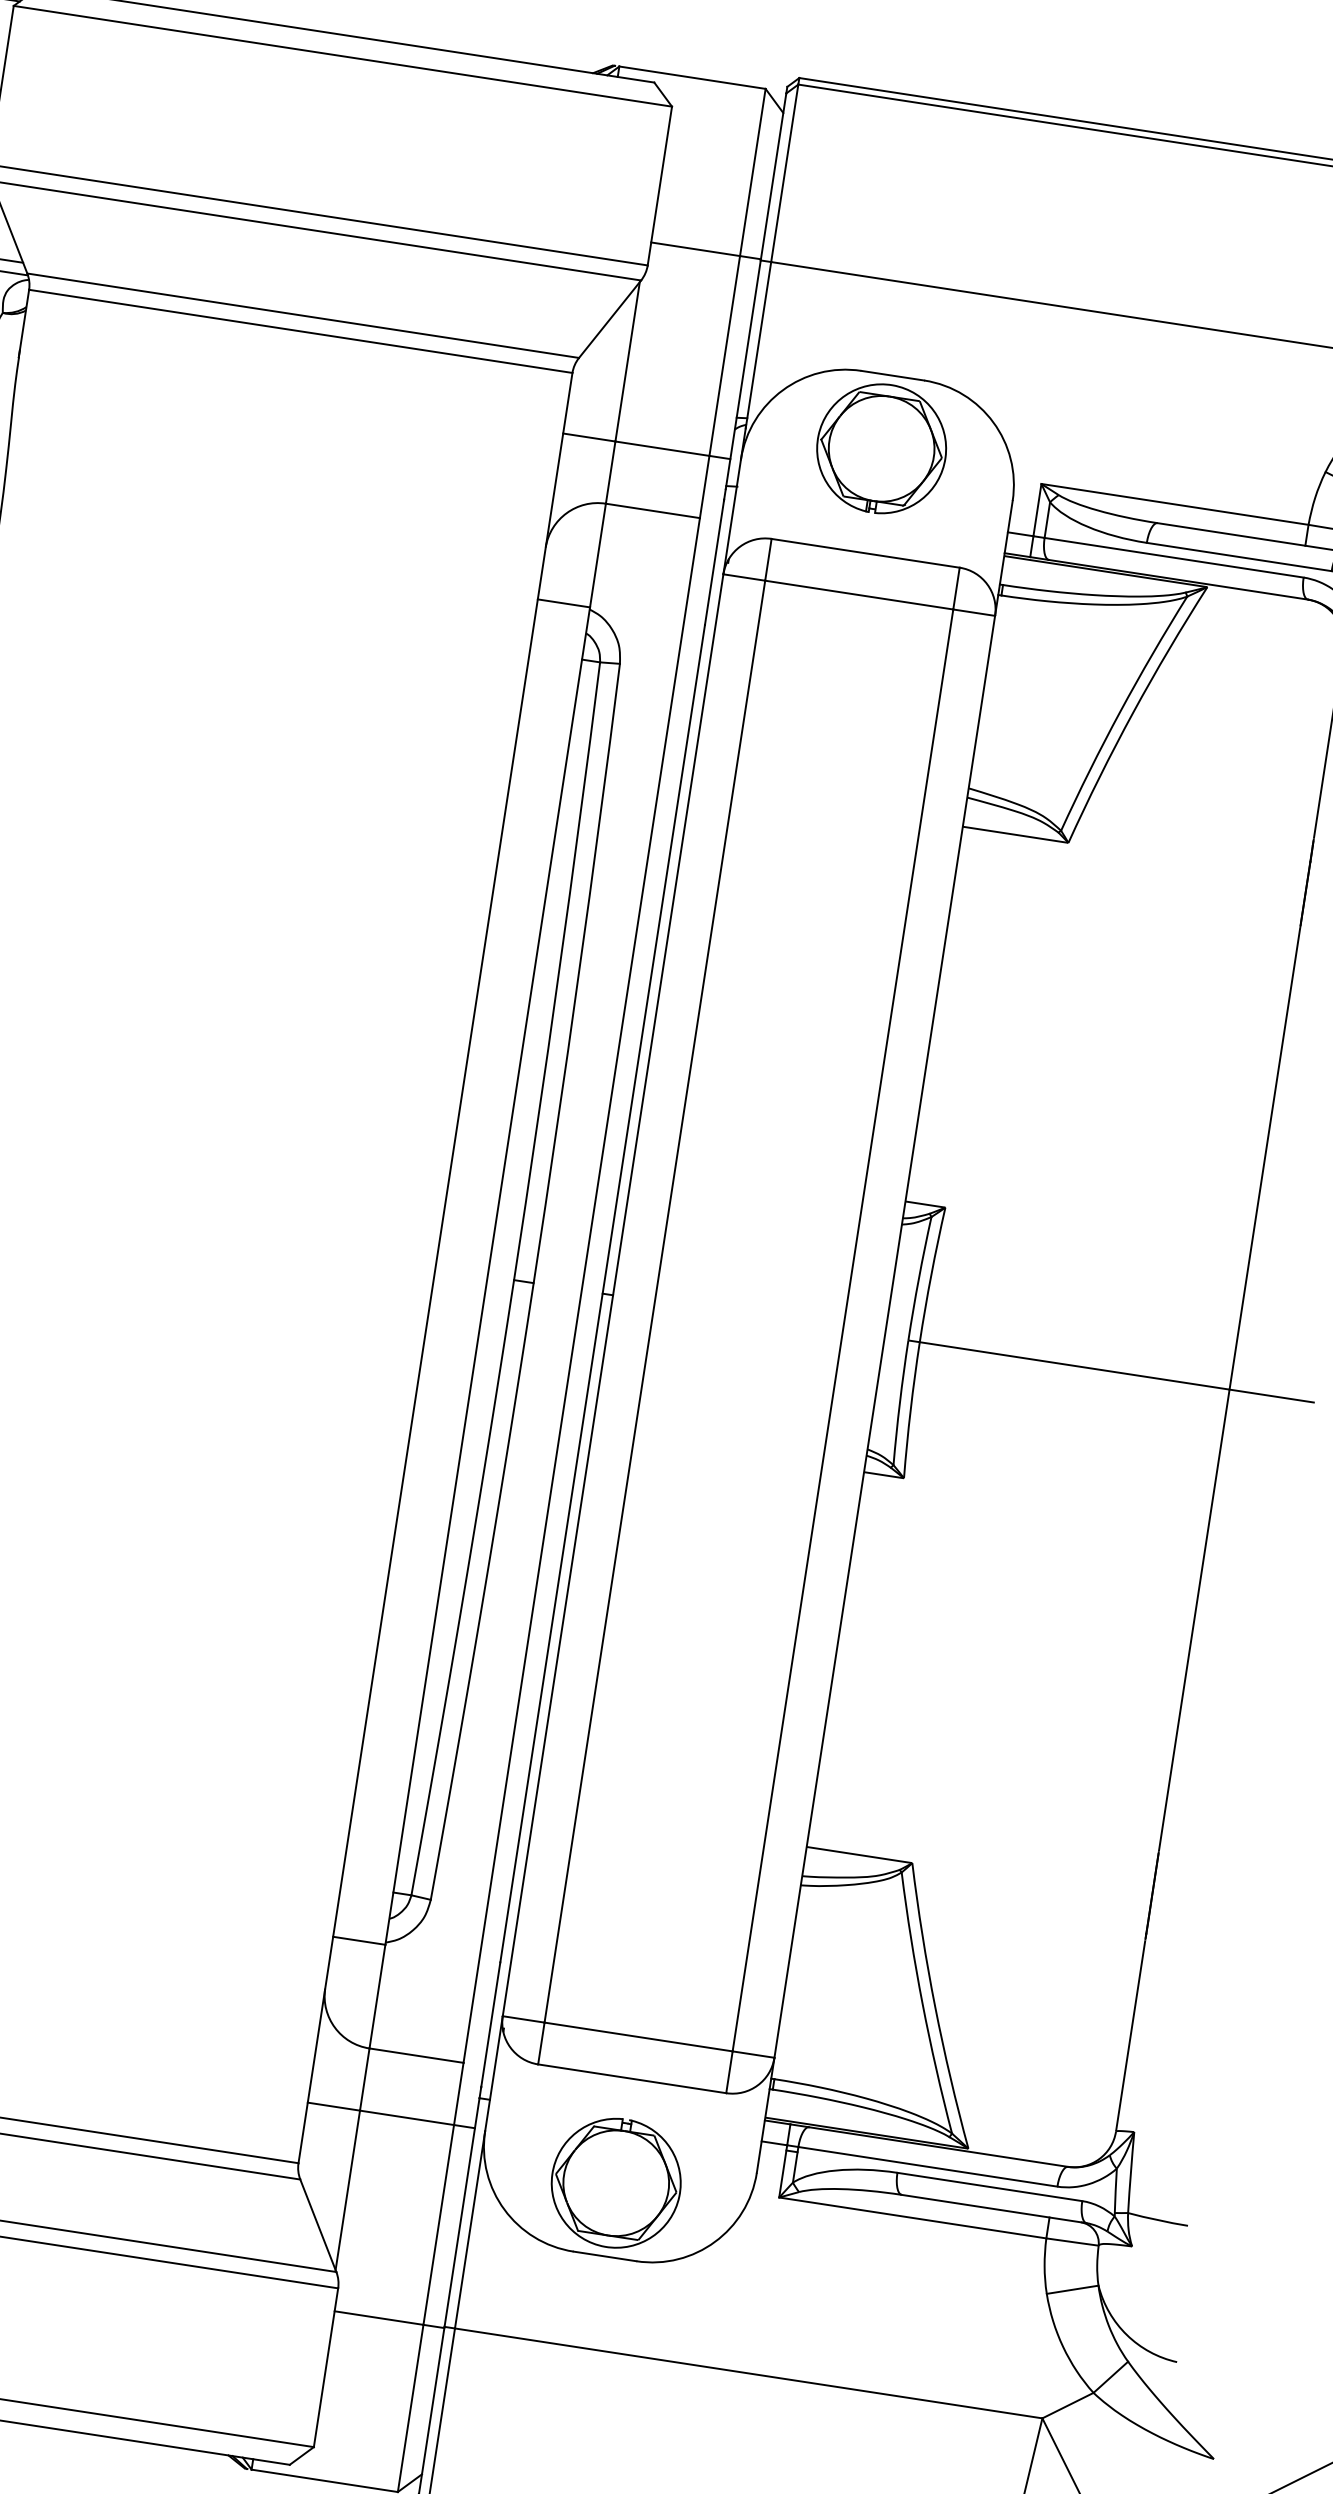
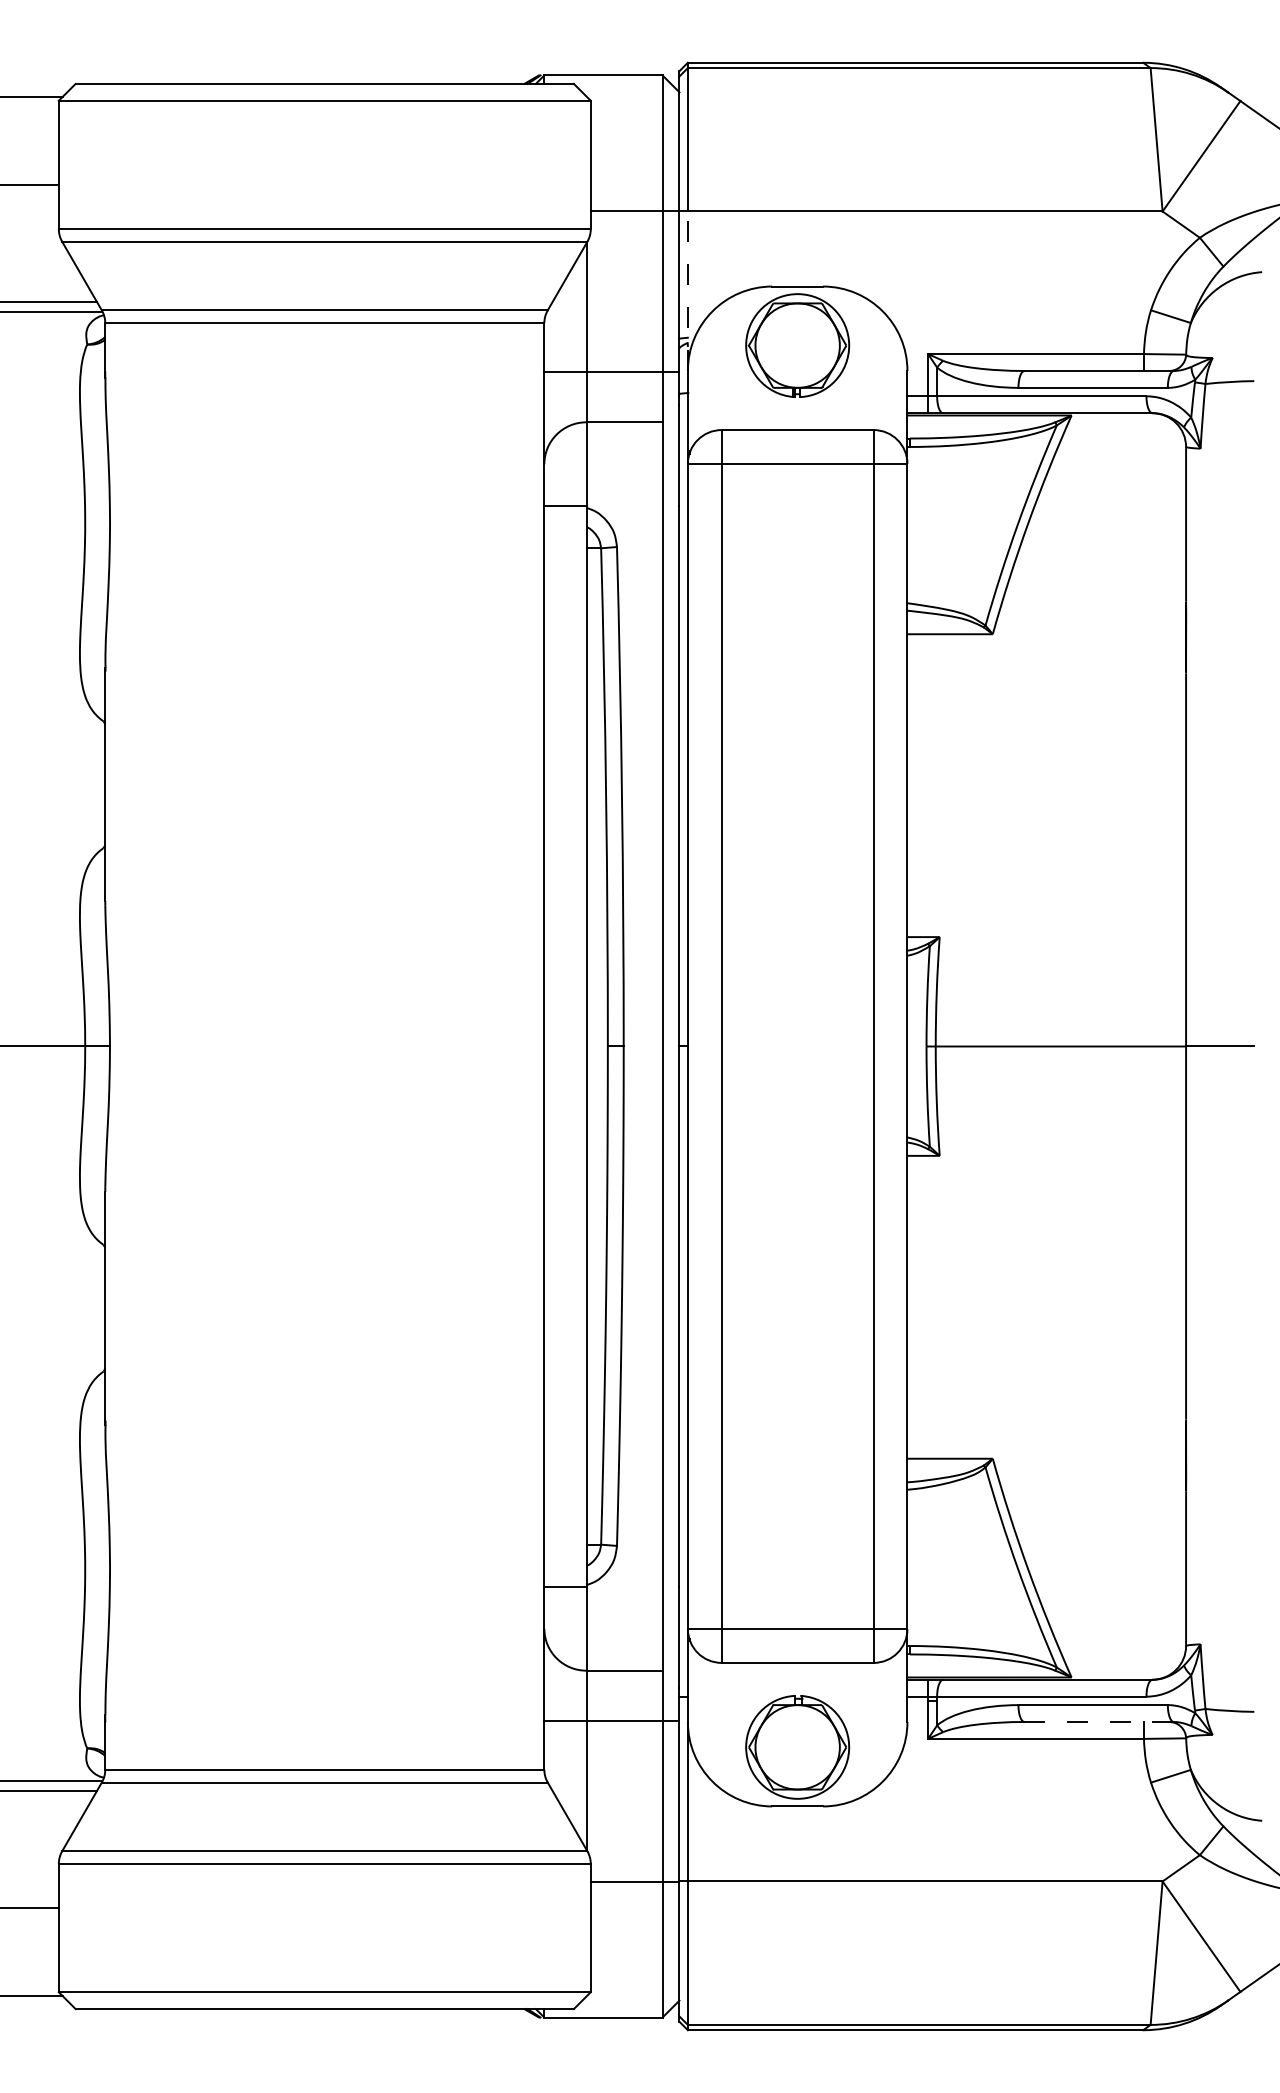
line: (755, 360) -> (687, 291), solid -> dashed
line: (994, 2209) -> (1099, 1722), solid -> dashed

